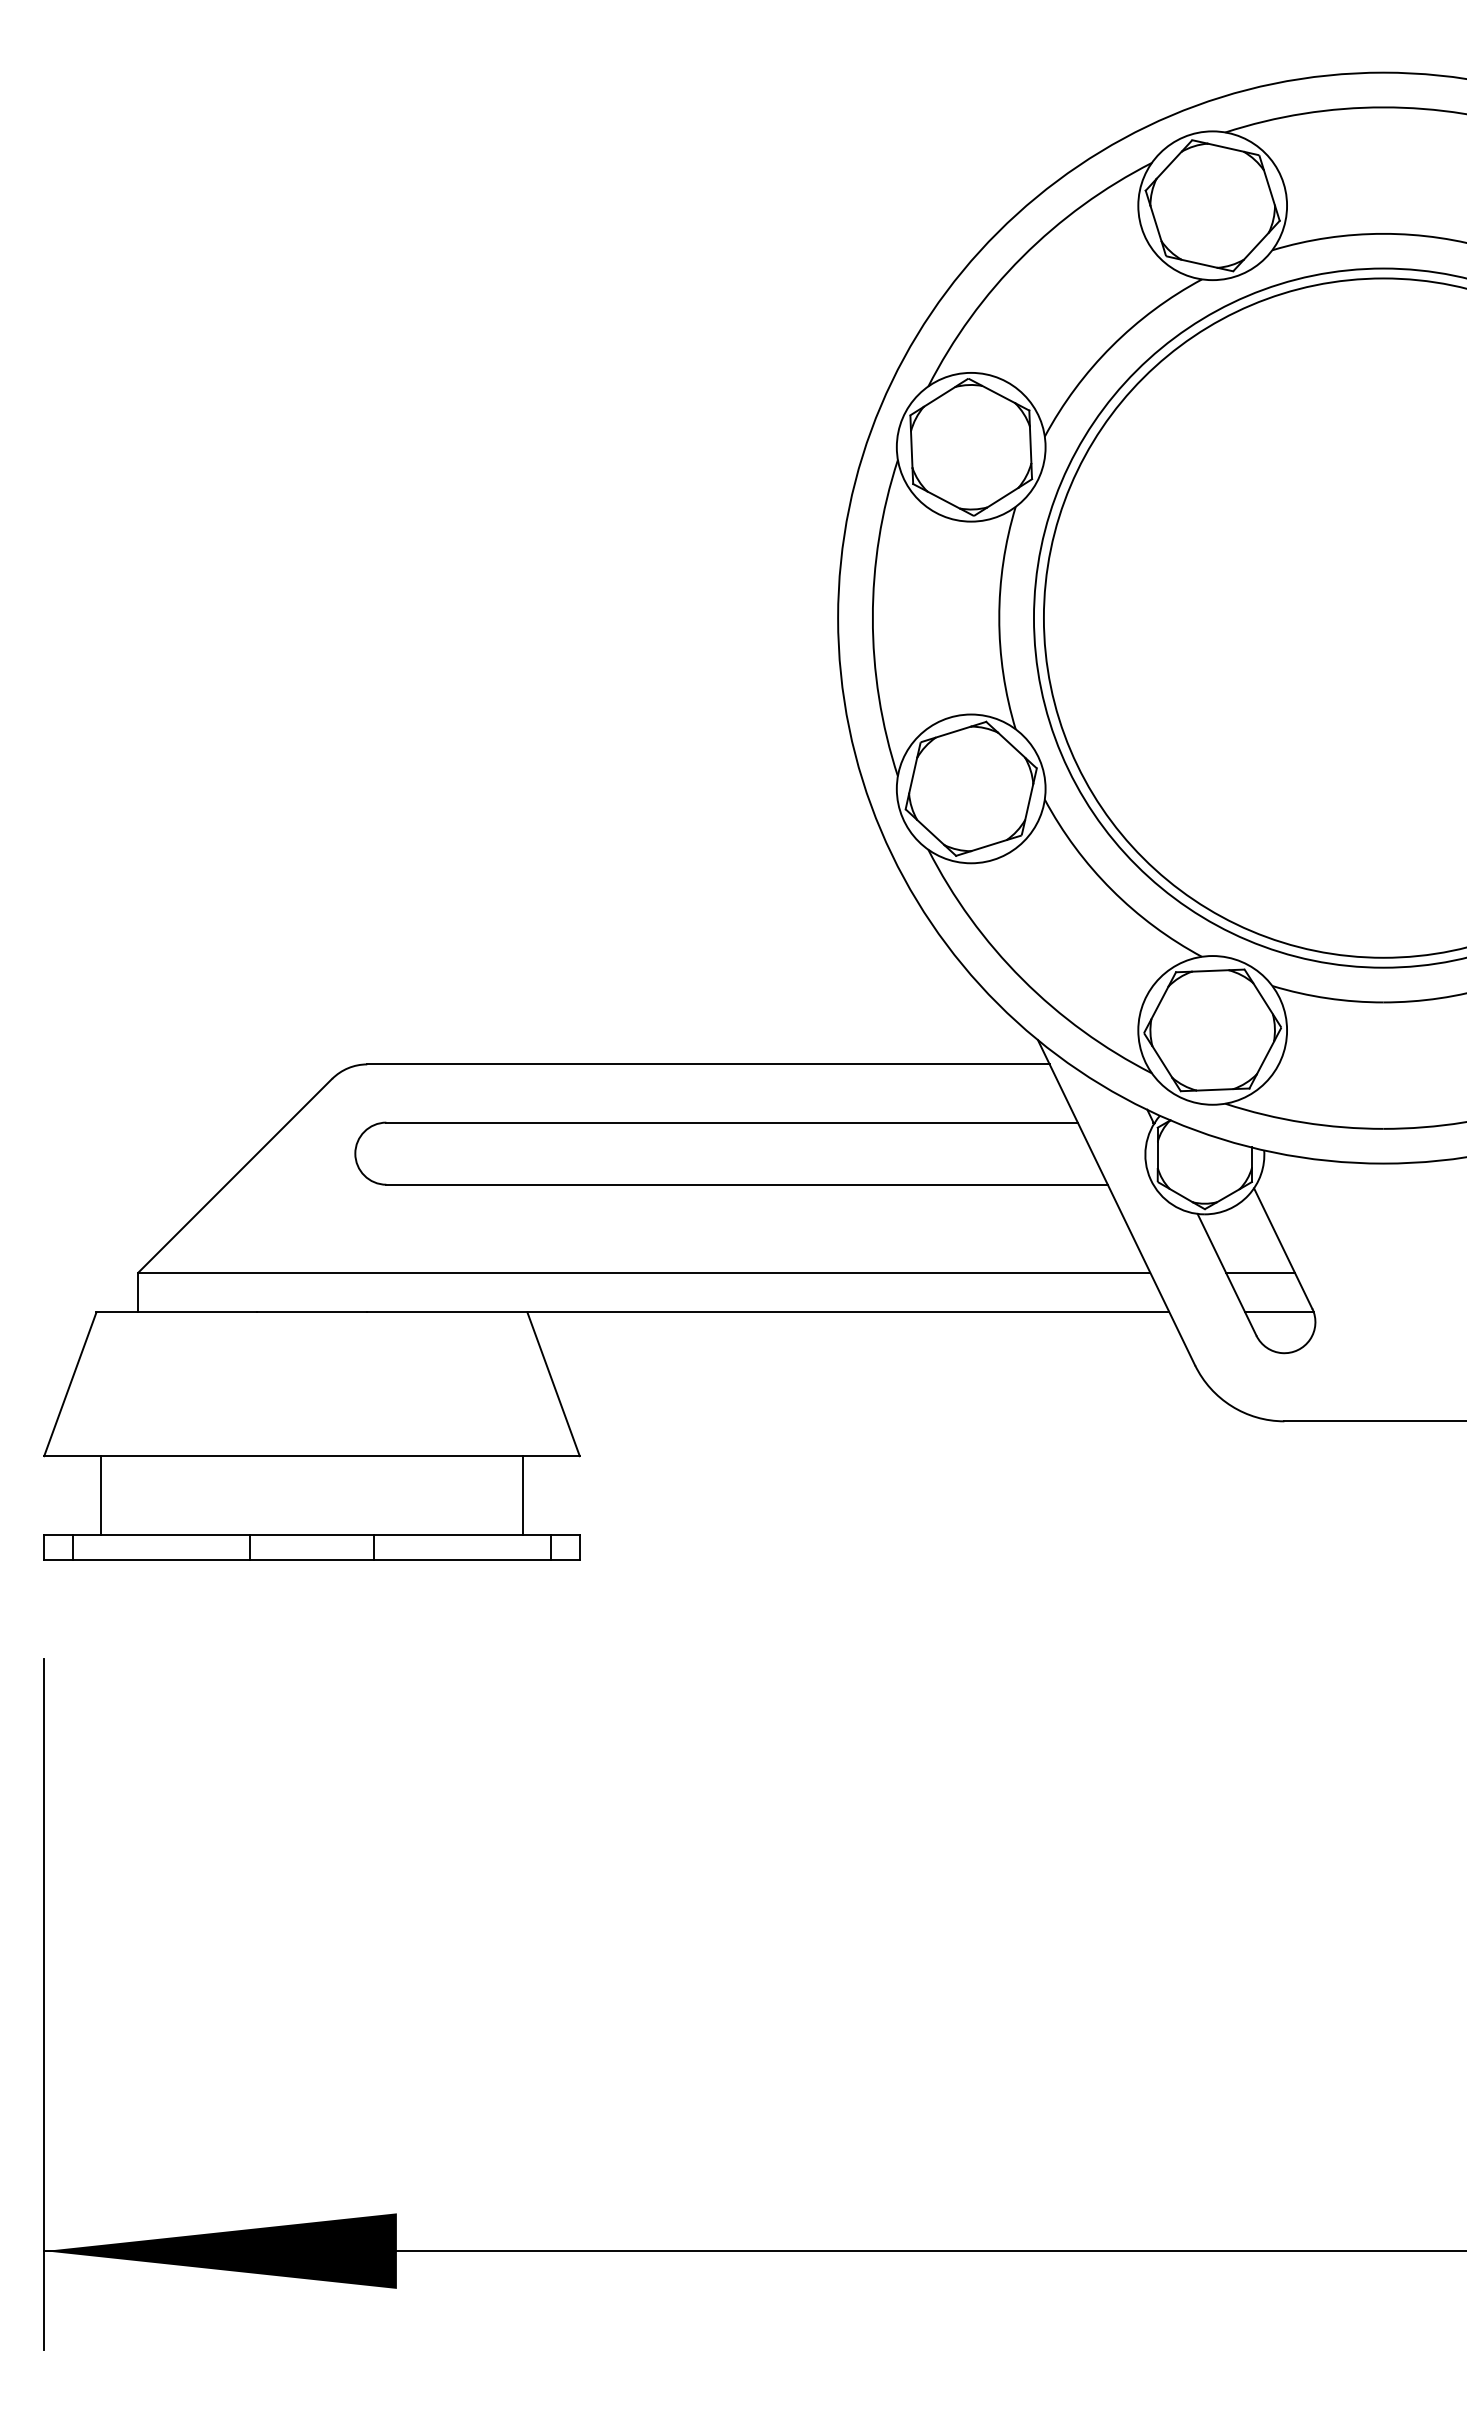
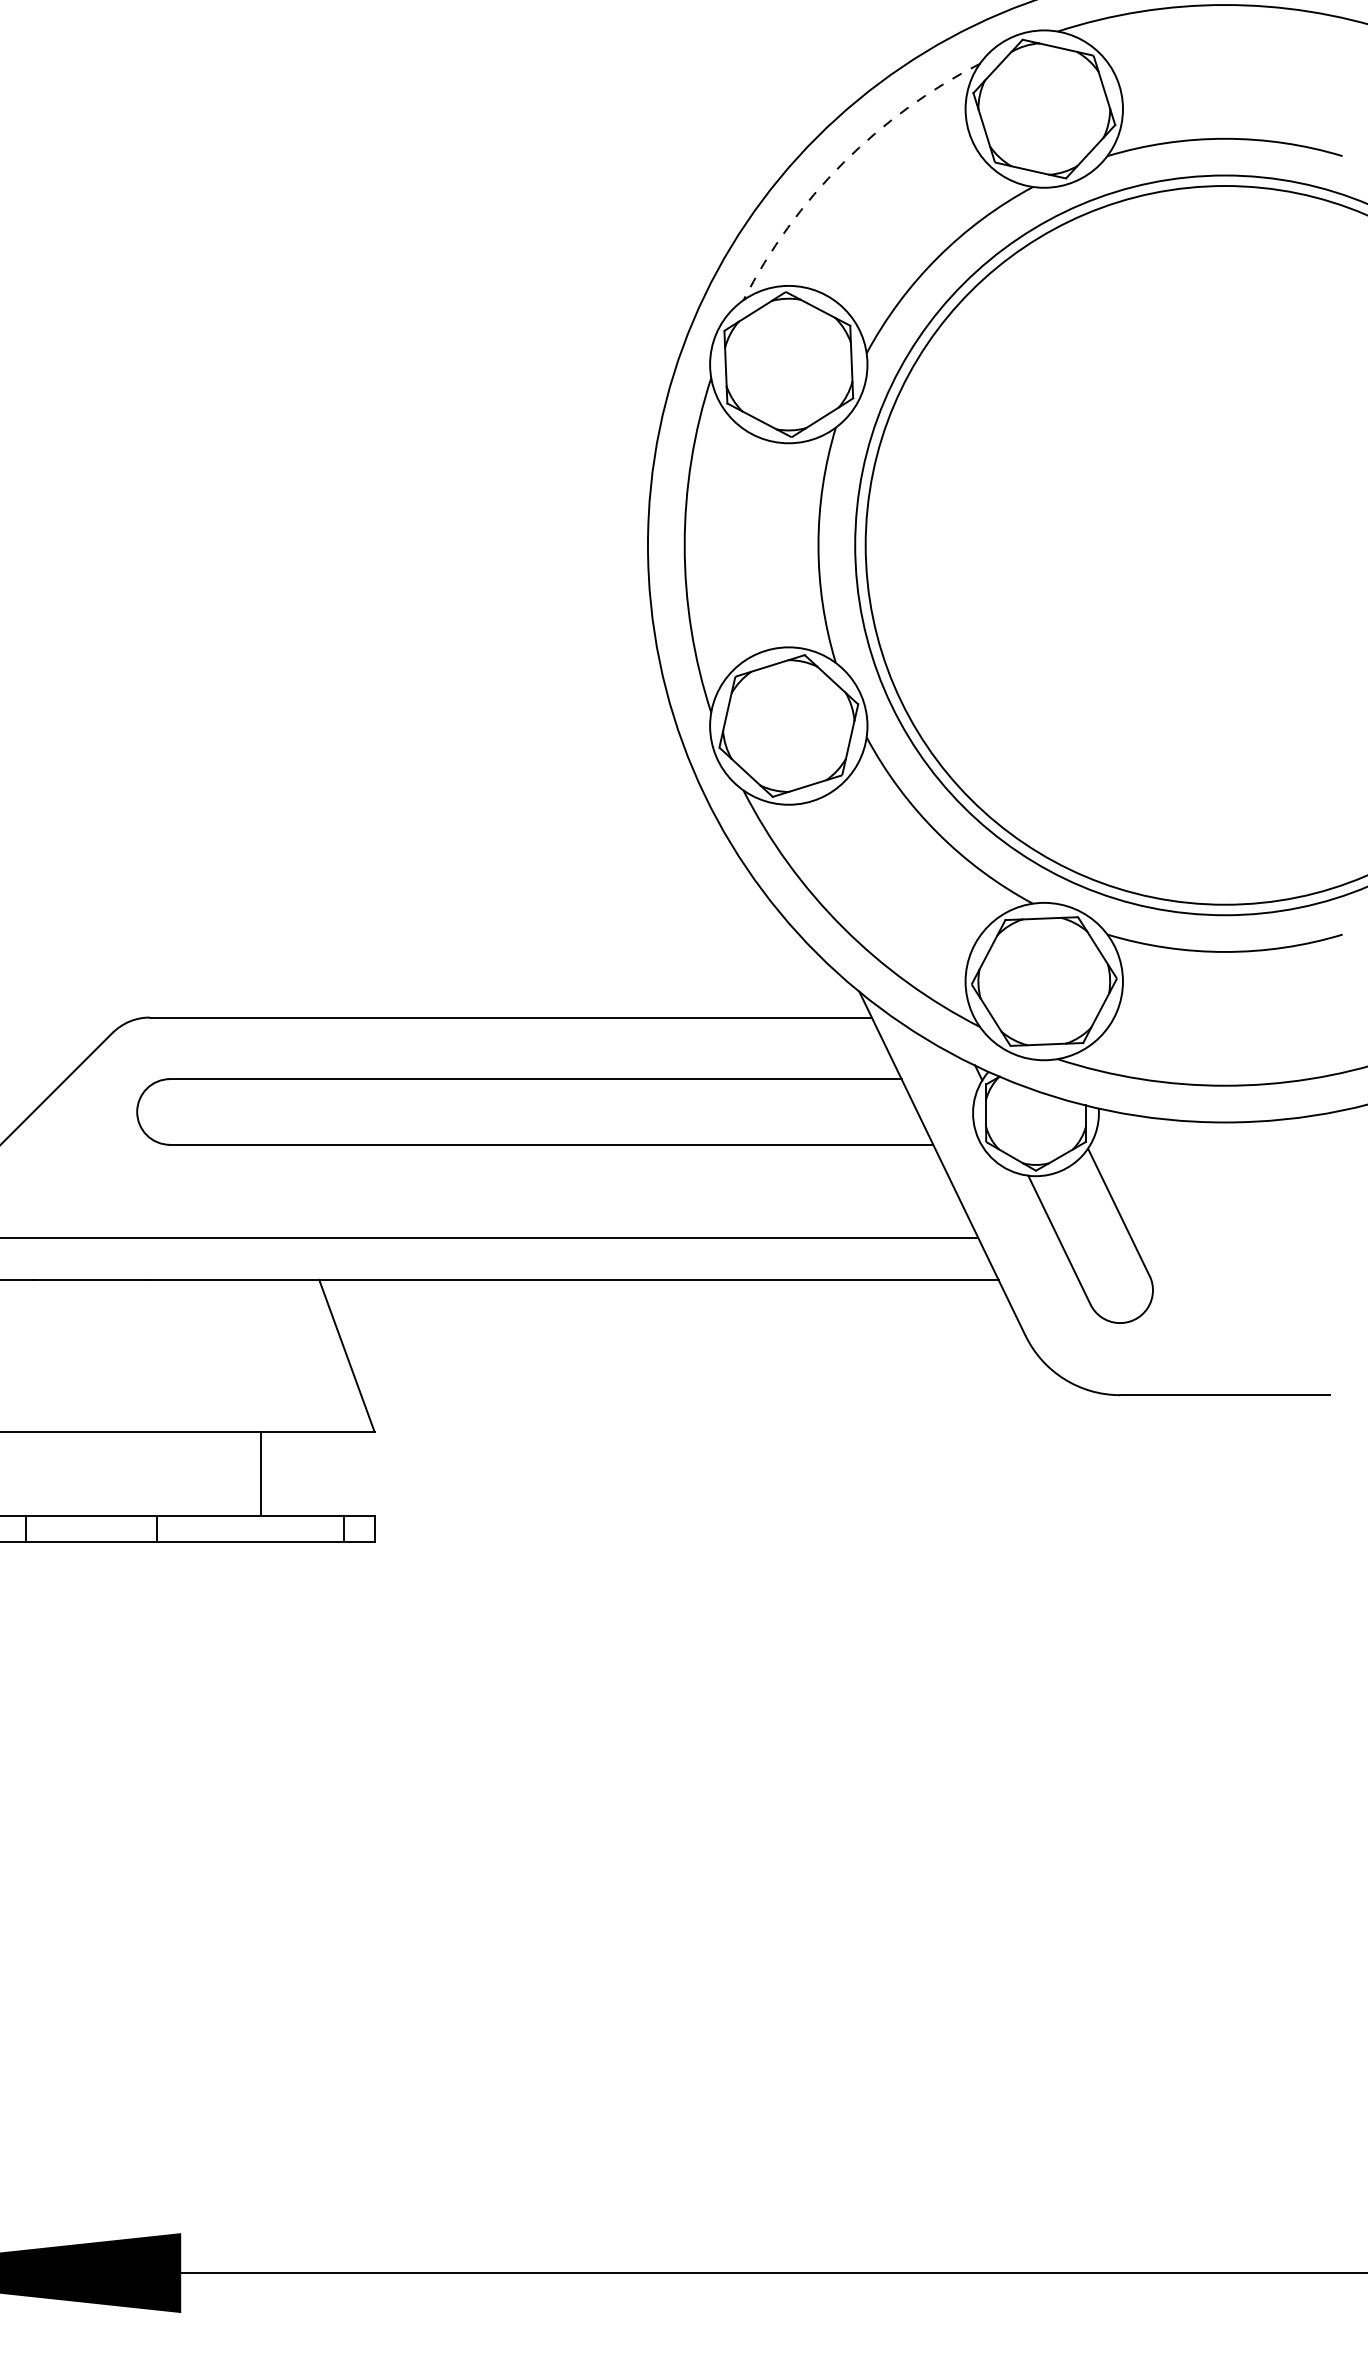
arc: (1022, 256) -> (843, 162), solid -> dashed
line: (1259, 1272) -> (1093, 1237), removed
line: (1279, 1312) -> (1114, 1280), removed
line: (522, 1495) -> (261, 1473), moved

